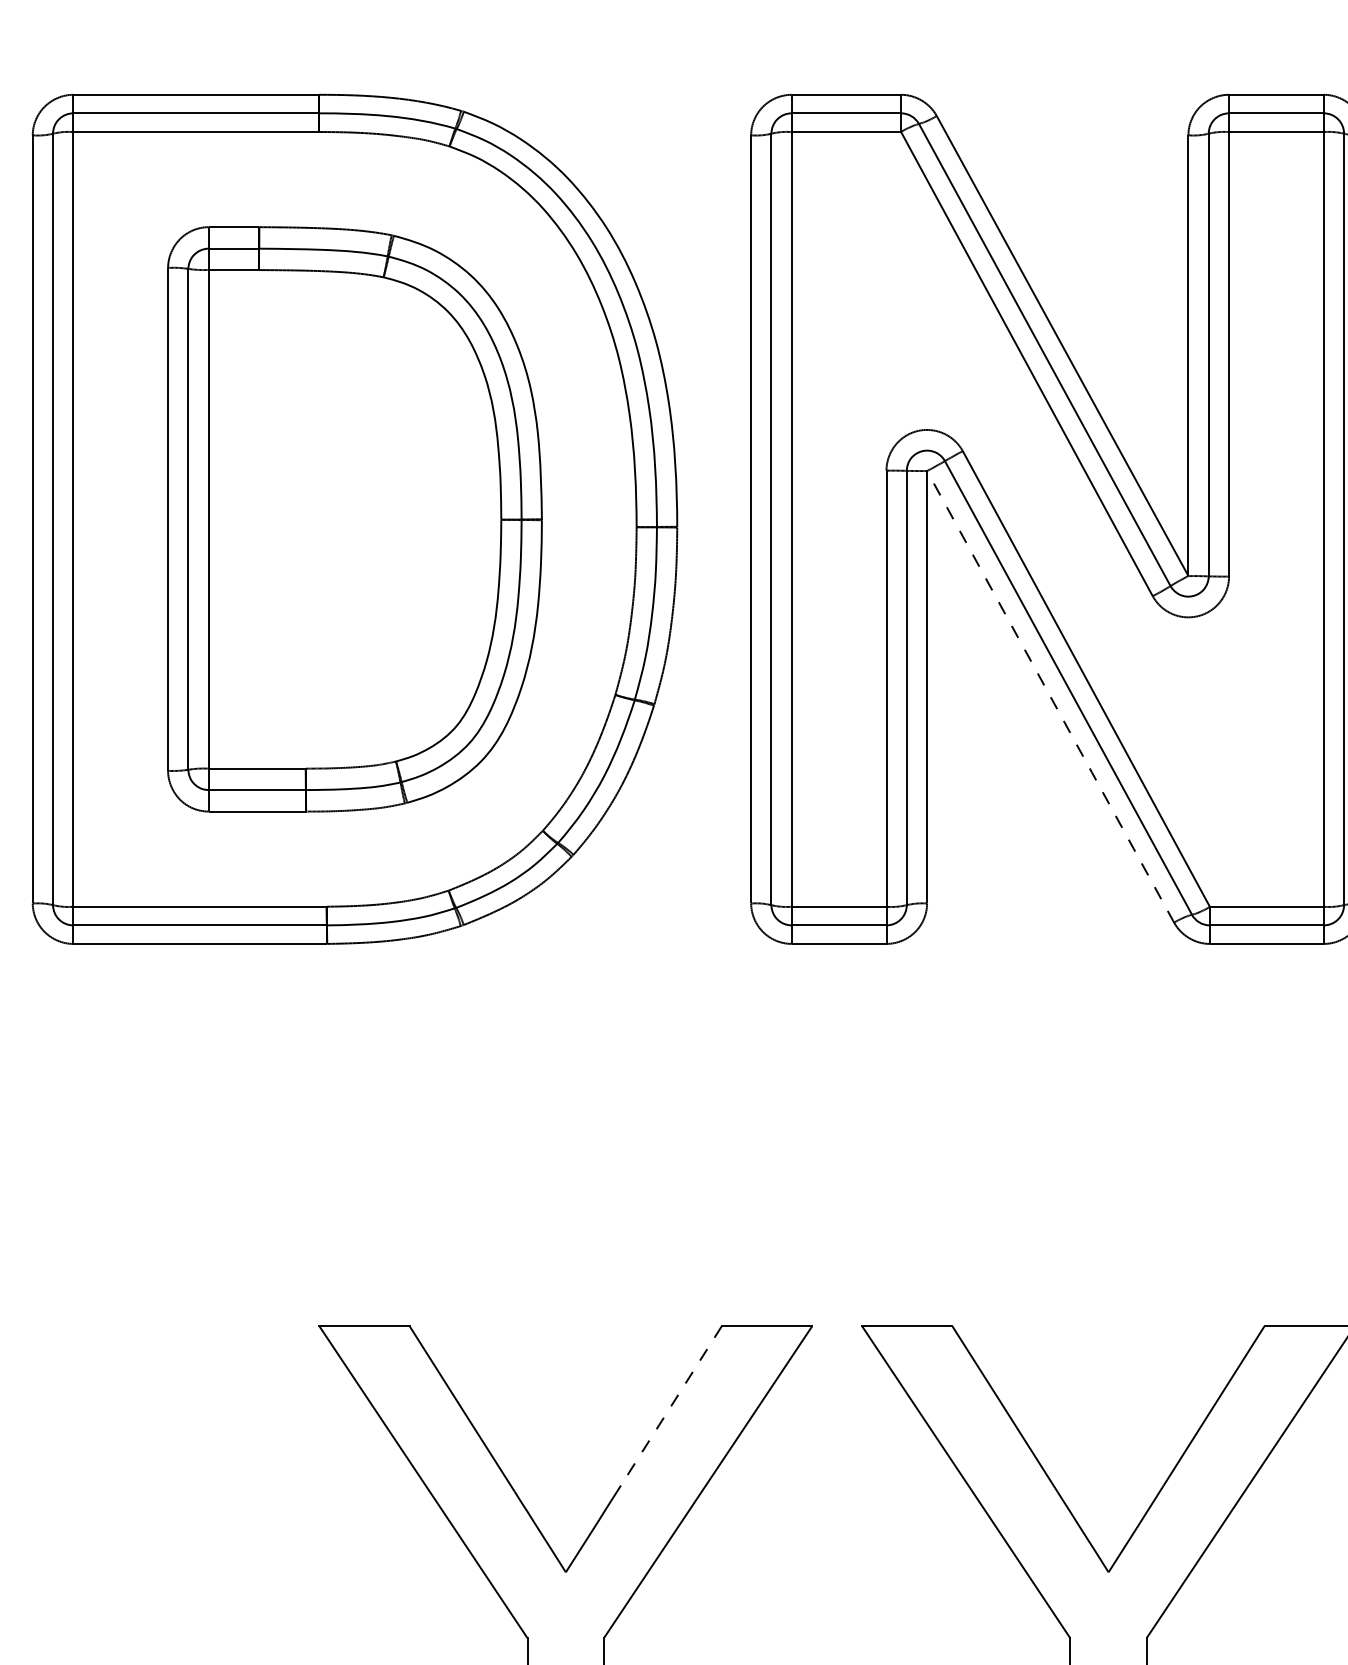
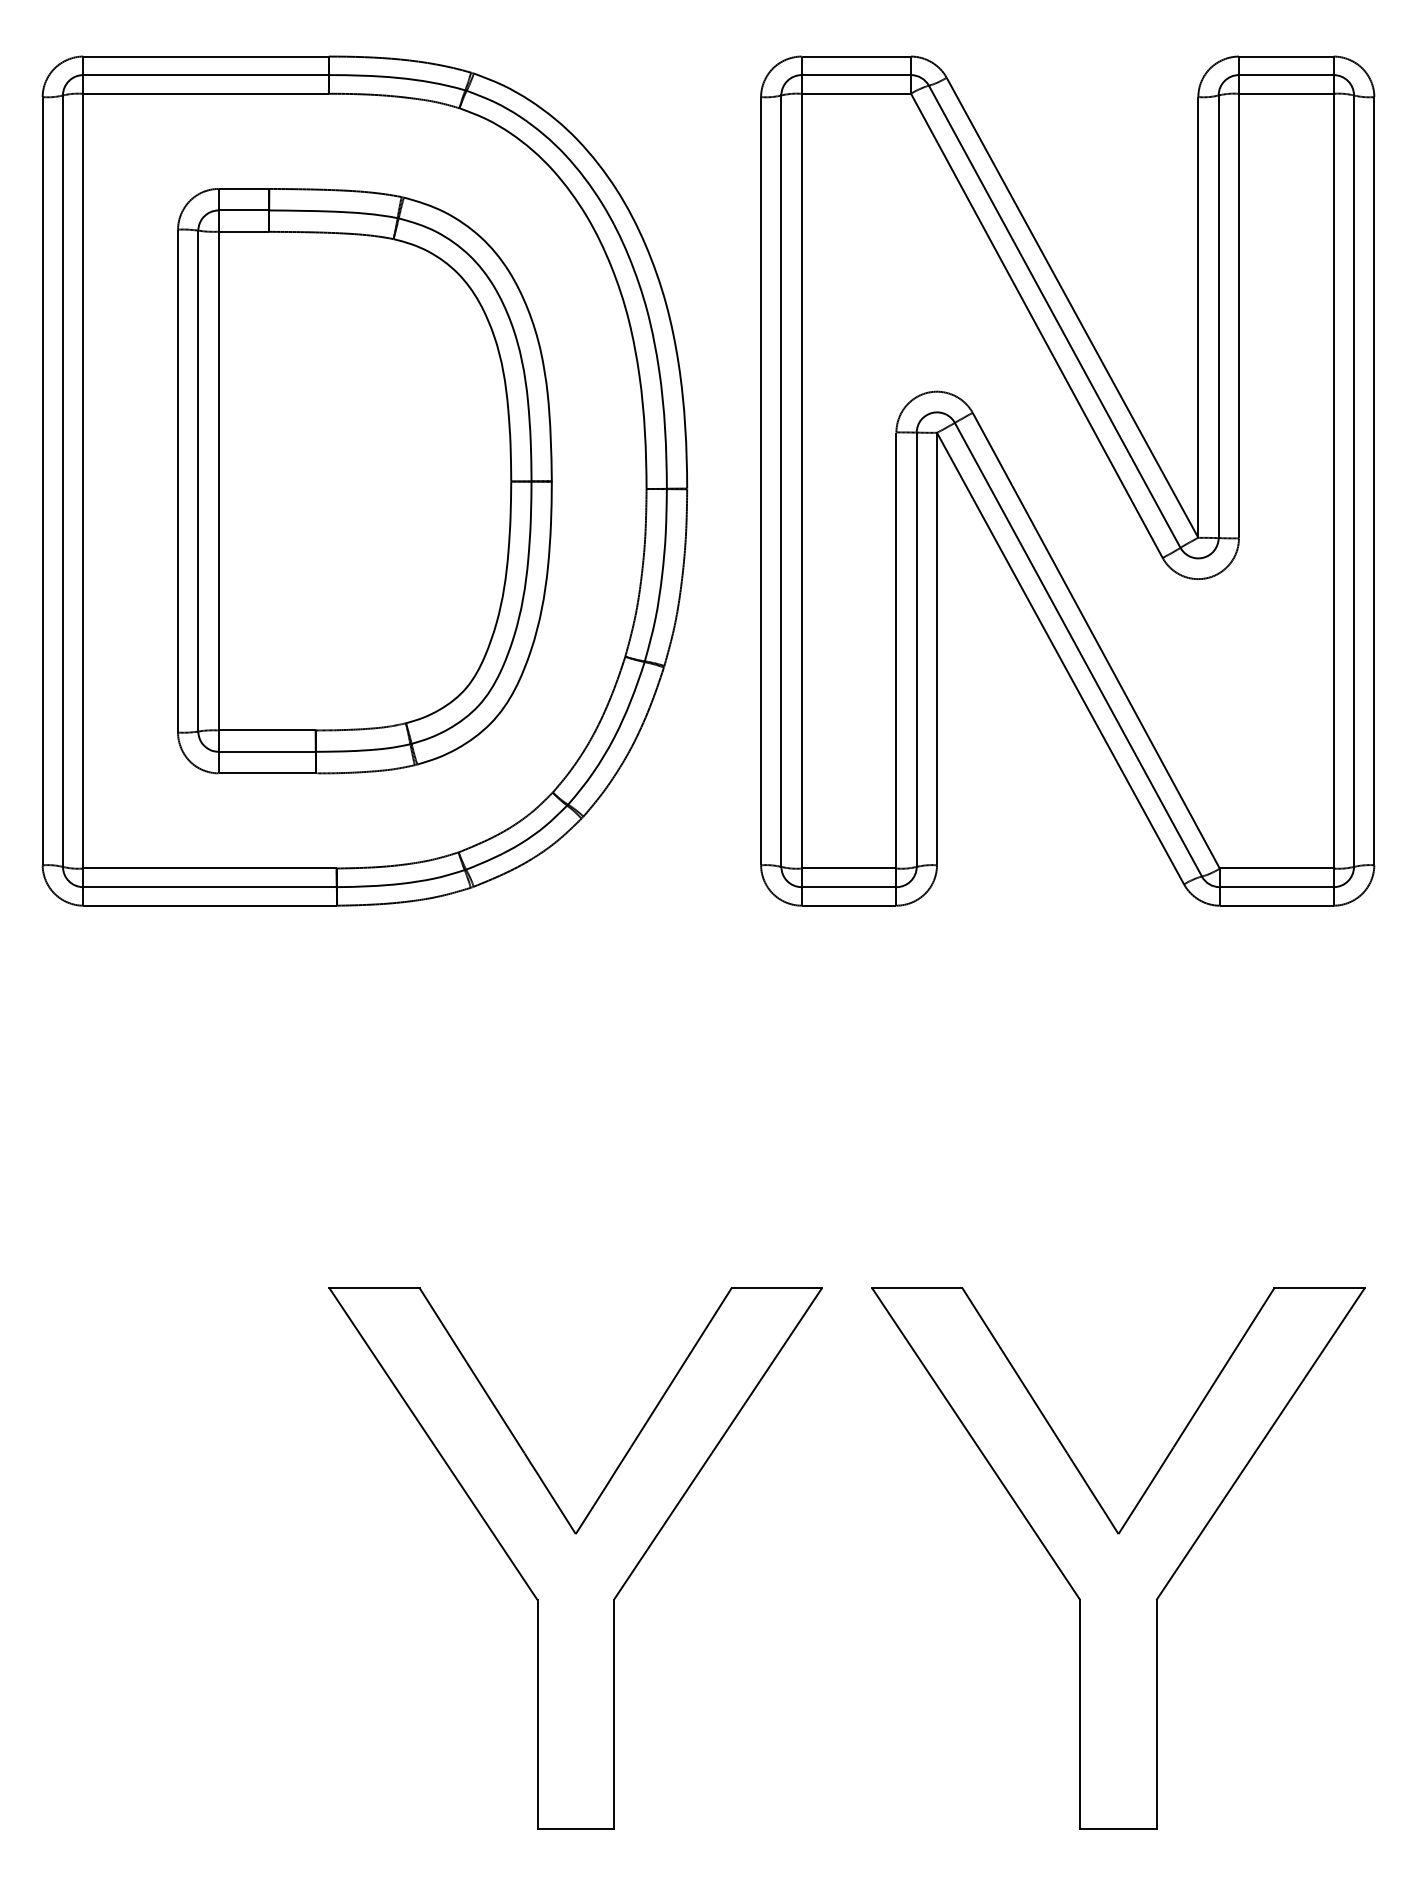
line: (1050, 696) -> (1060, 658), dashed -> solid
line: (671, 1405) -> (681, 1367), dashed -> solid

